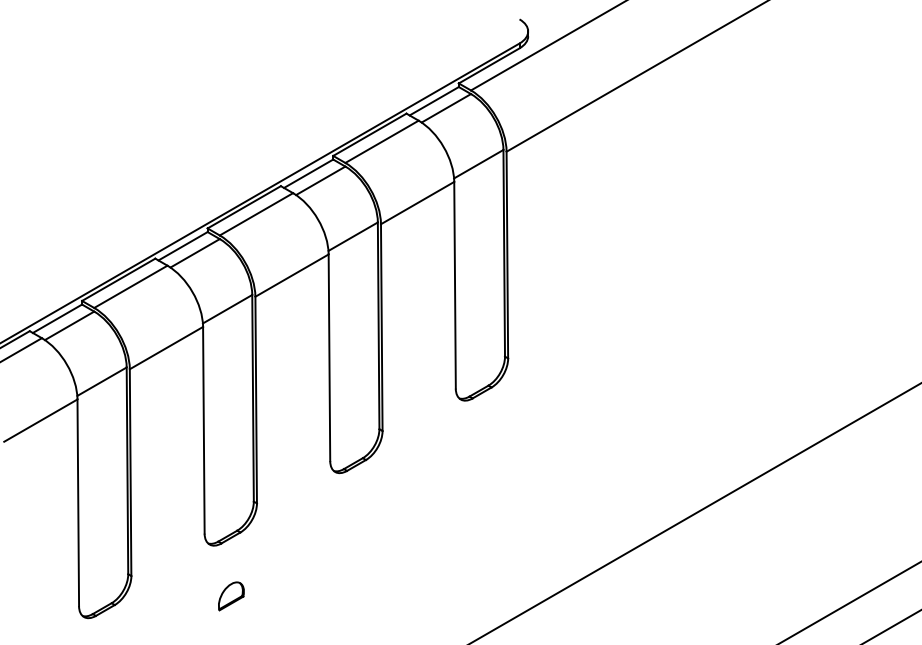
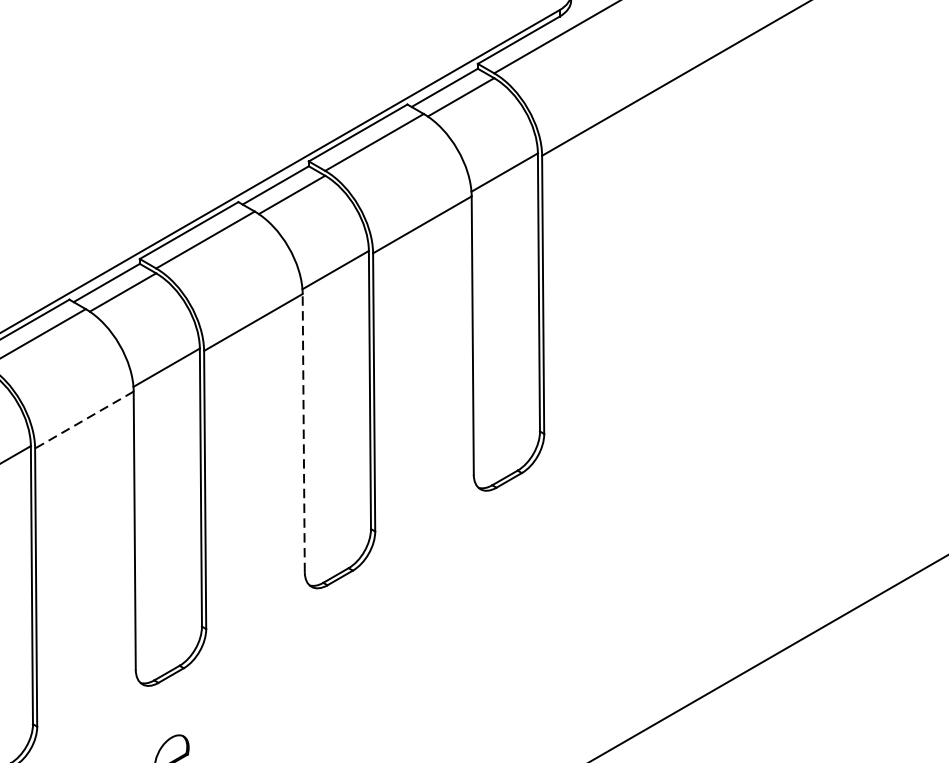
line: (166, 348) -> (84, 420), solid -> dashed
line: (329, 357) -> (303, 432), solid -> dashed

